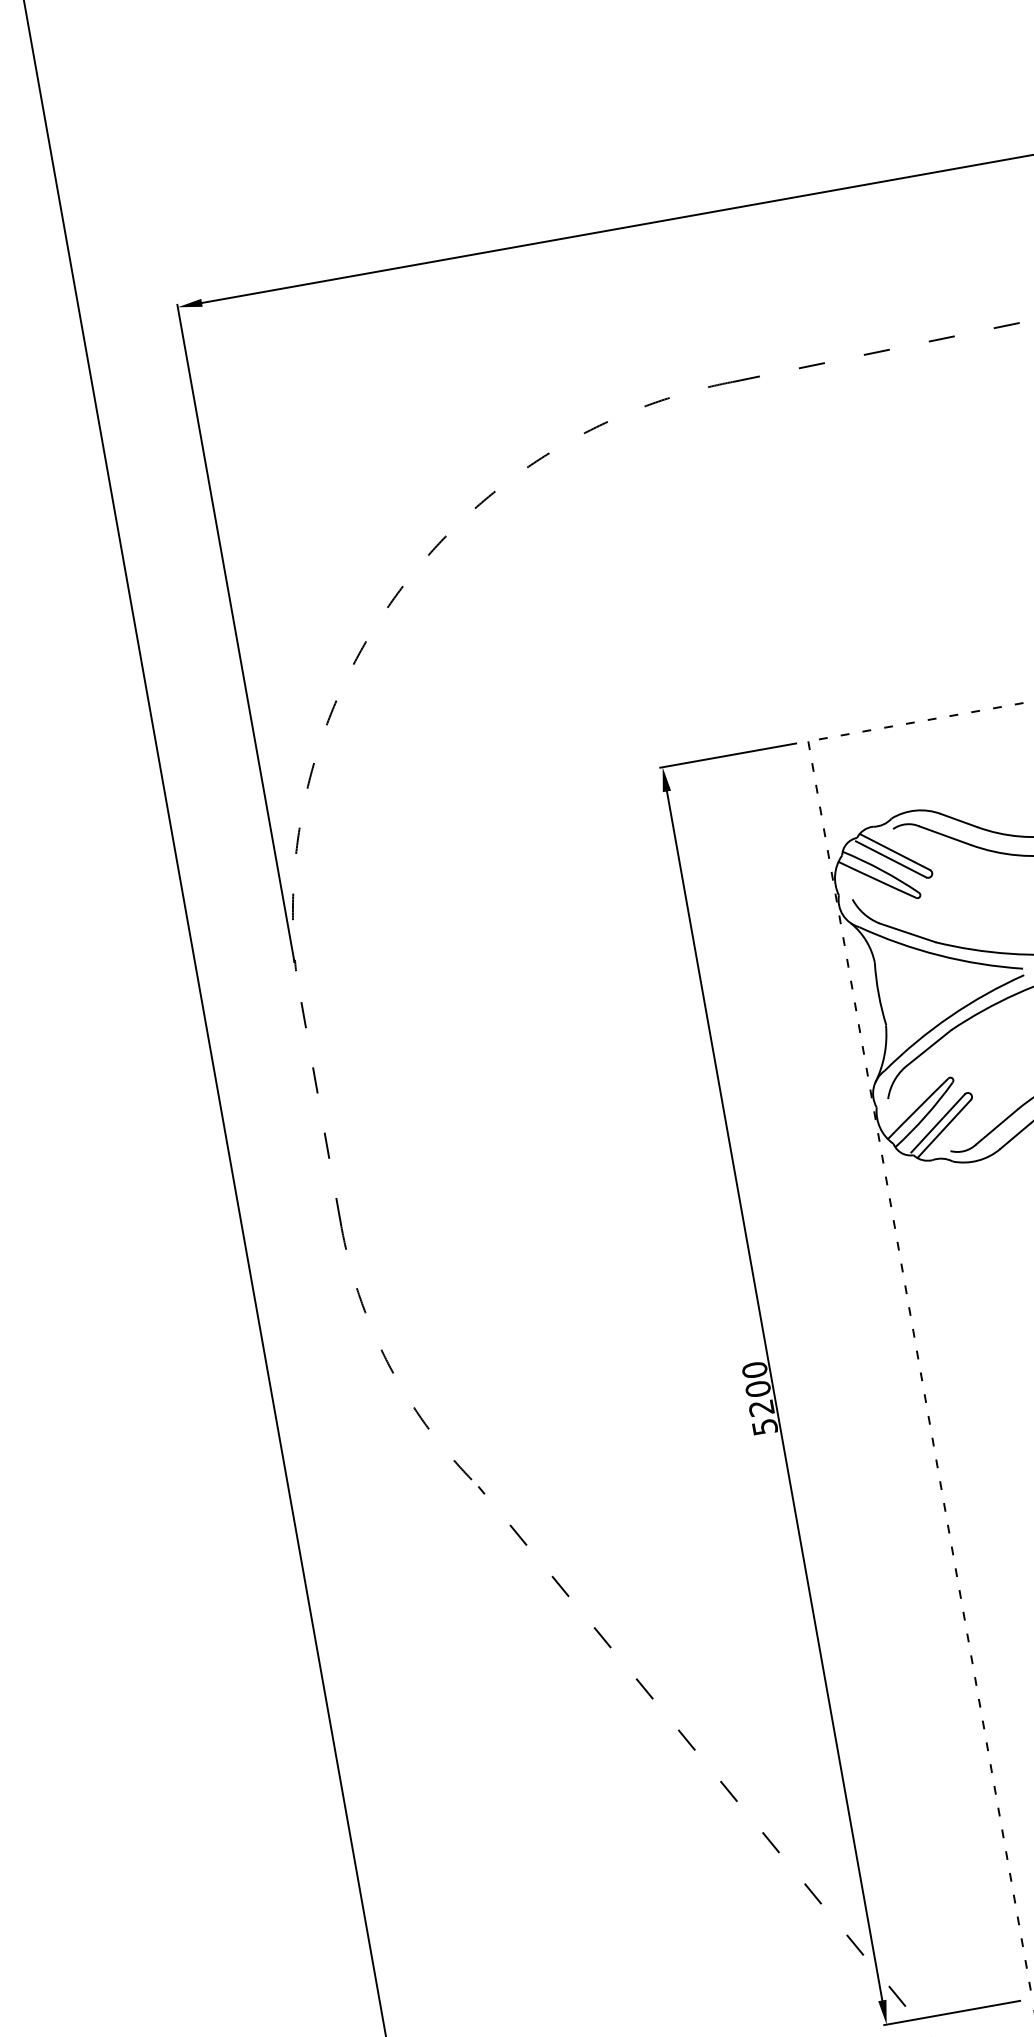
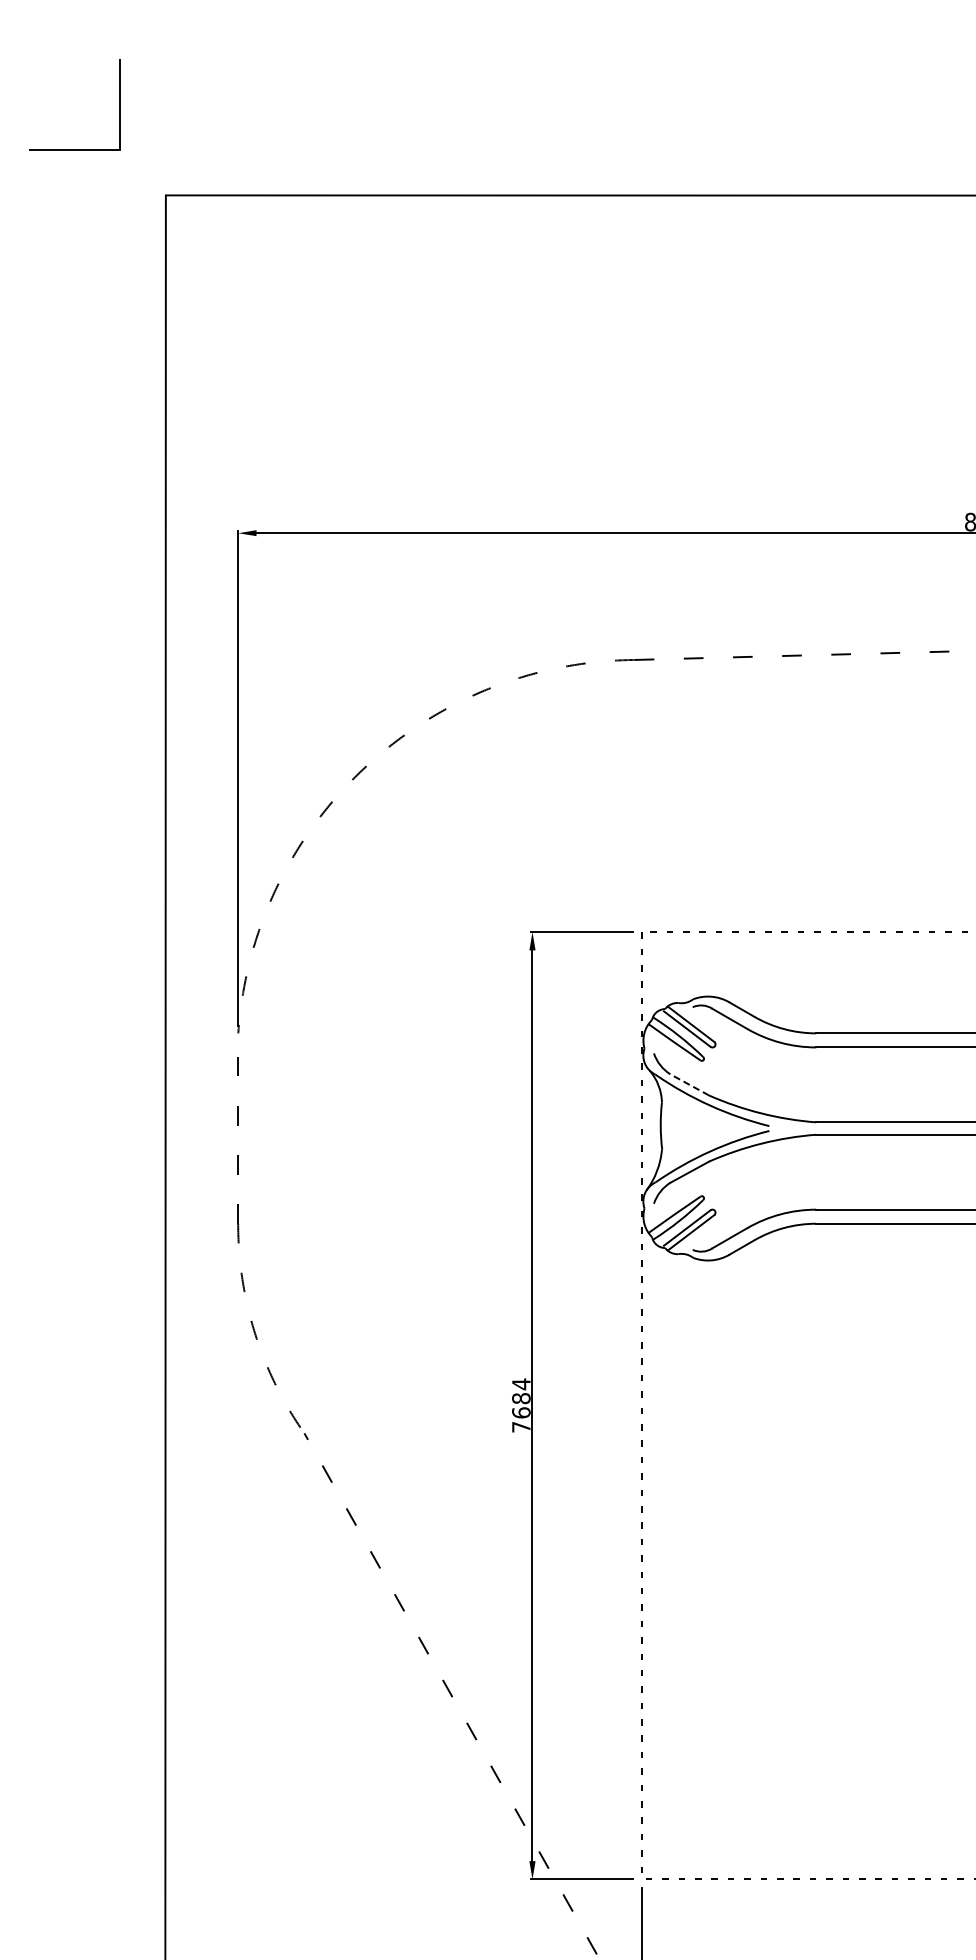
line: (907, 932) -> (689, 1084), solid -> dashed
text: (760, 1398) -> (521, 1405), 5200 -> 7684

